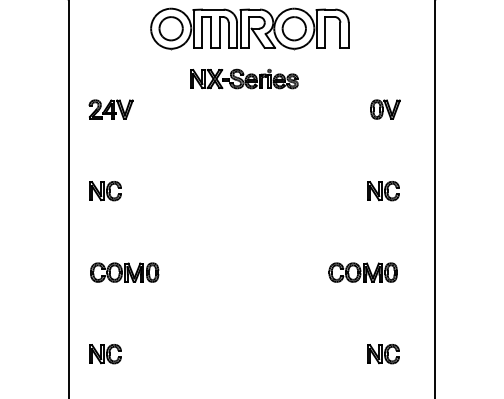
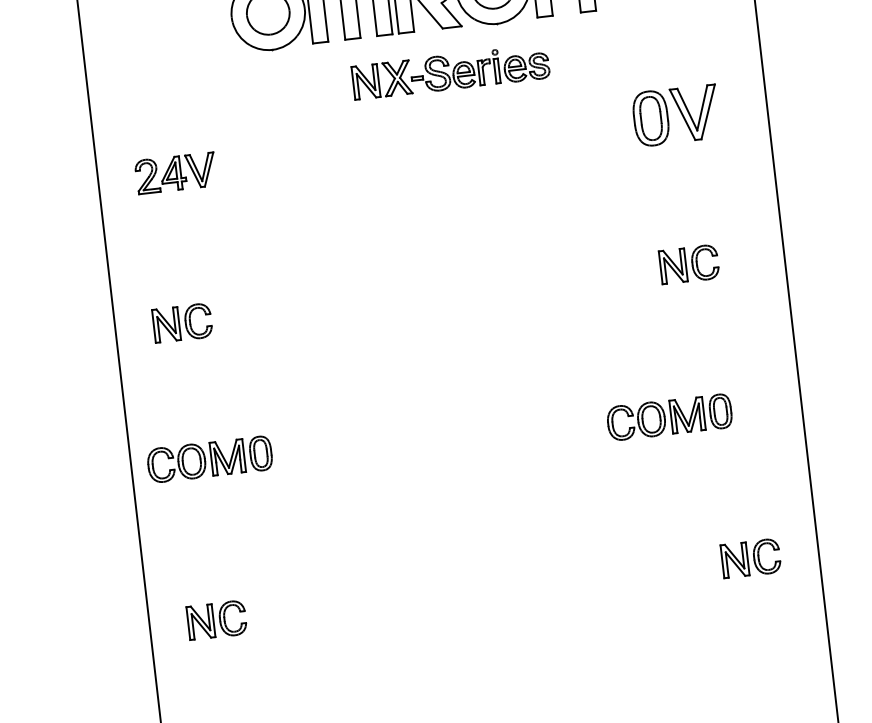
part: (244, 78) -> (451, 71), moved
part: (385, 109) -> (676, 115), size x1.6
part: (124, 272) -> (209, 459), moved
part: (383, 354) -> (751, 559), moved

